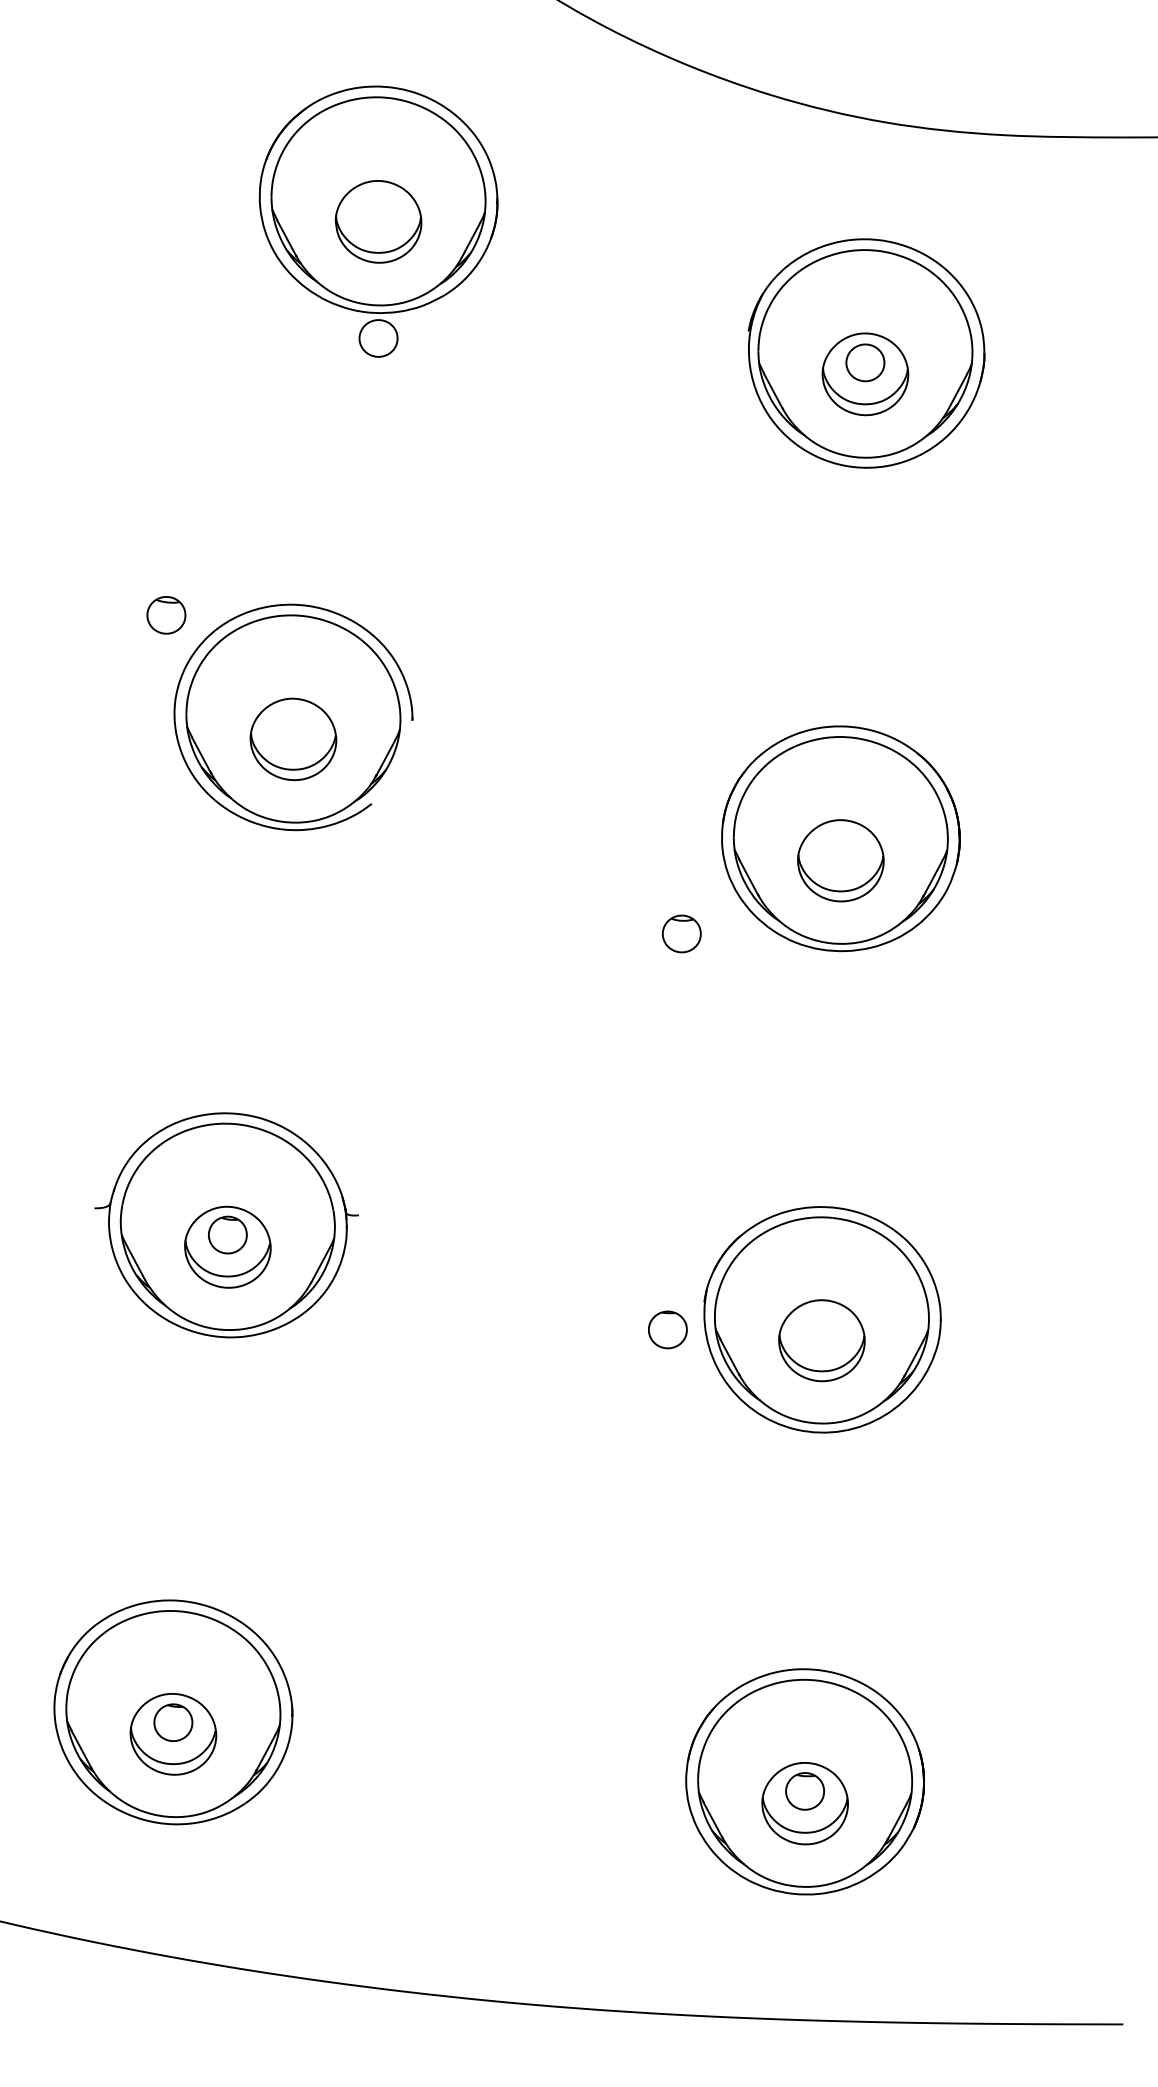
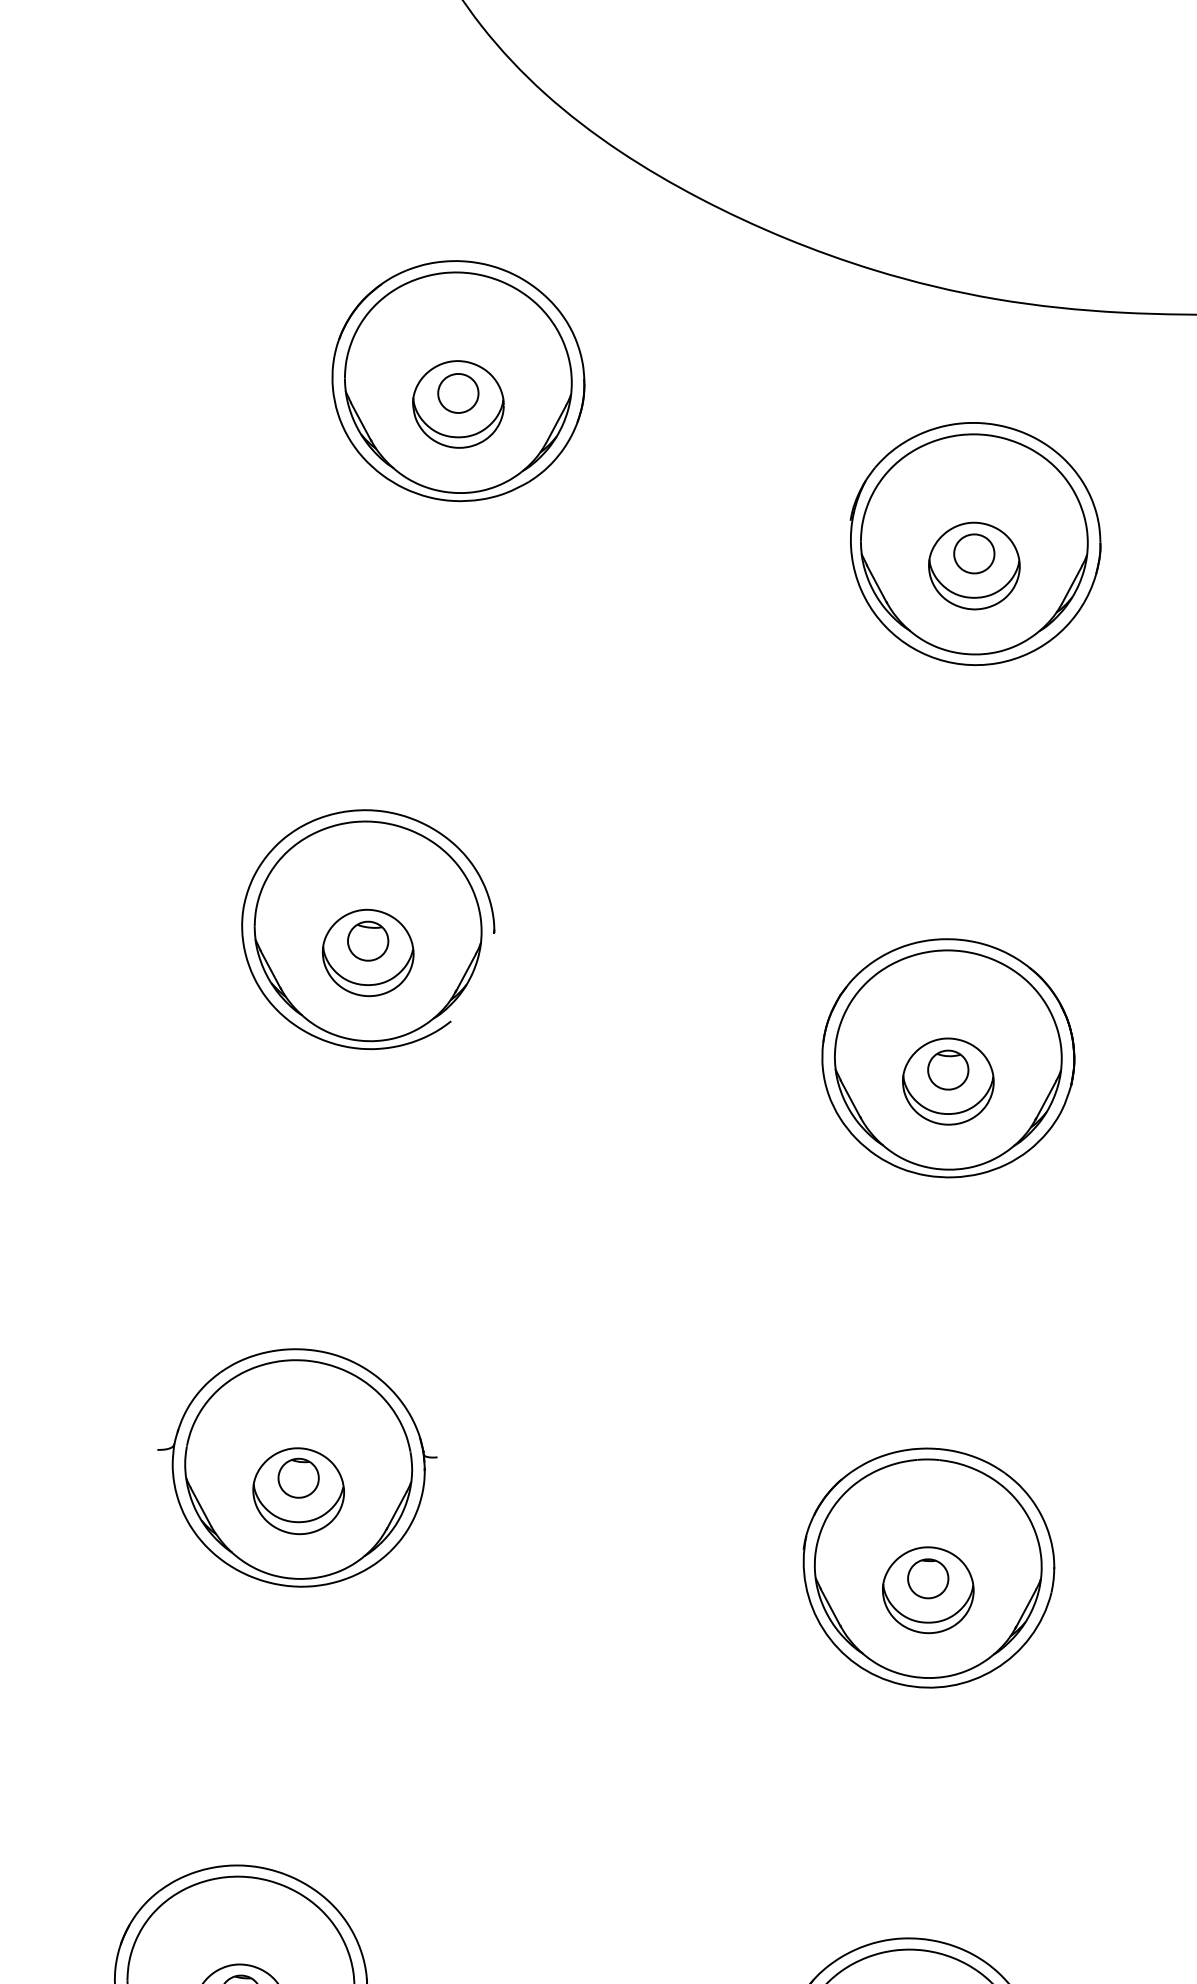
part: (378, 338) -> (458, 393), moved
part: (166, 615) -> (368, 941), moved
part: (681, 933) -> (947, 1069), moved
part: (667, 1329) -> (927, 1578), moved

